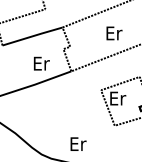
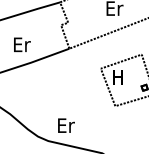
text: (41, 63) -> (21, 44), moved
text: (118, 98) -> (119, 77), Er -> H
text: (78, 143) -> (66, 124), moved

